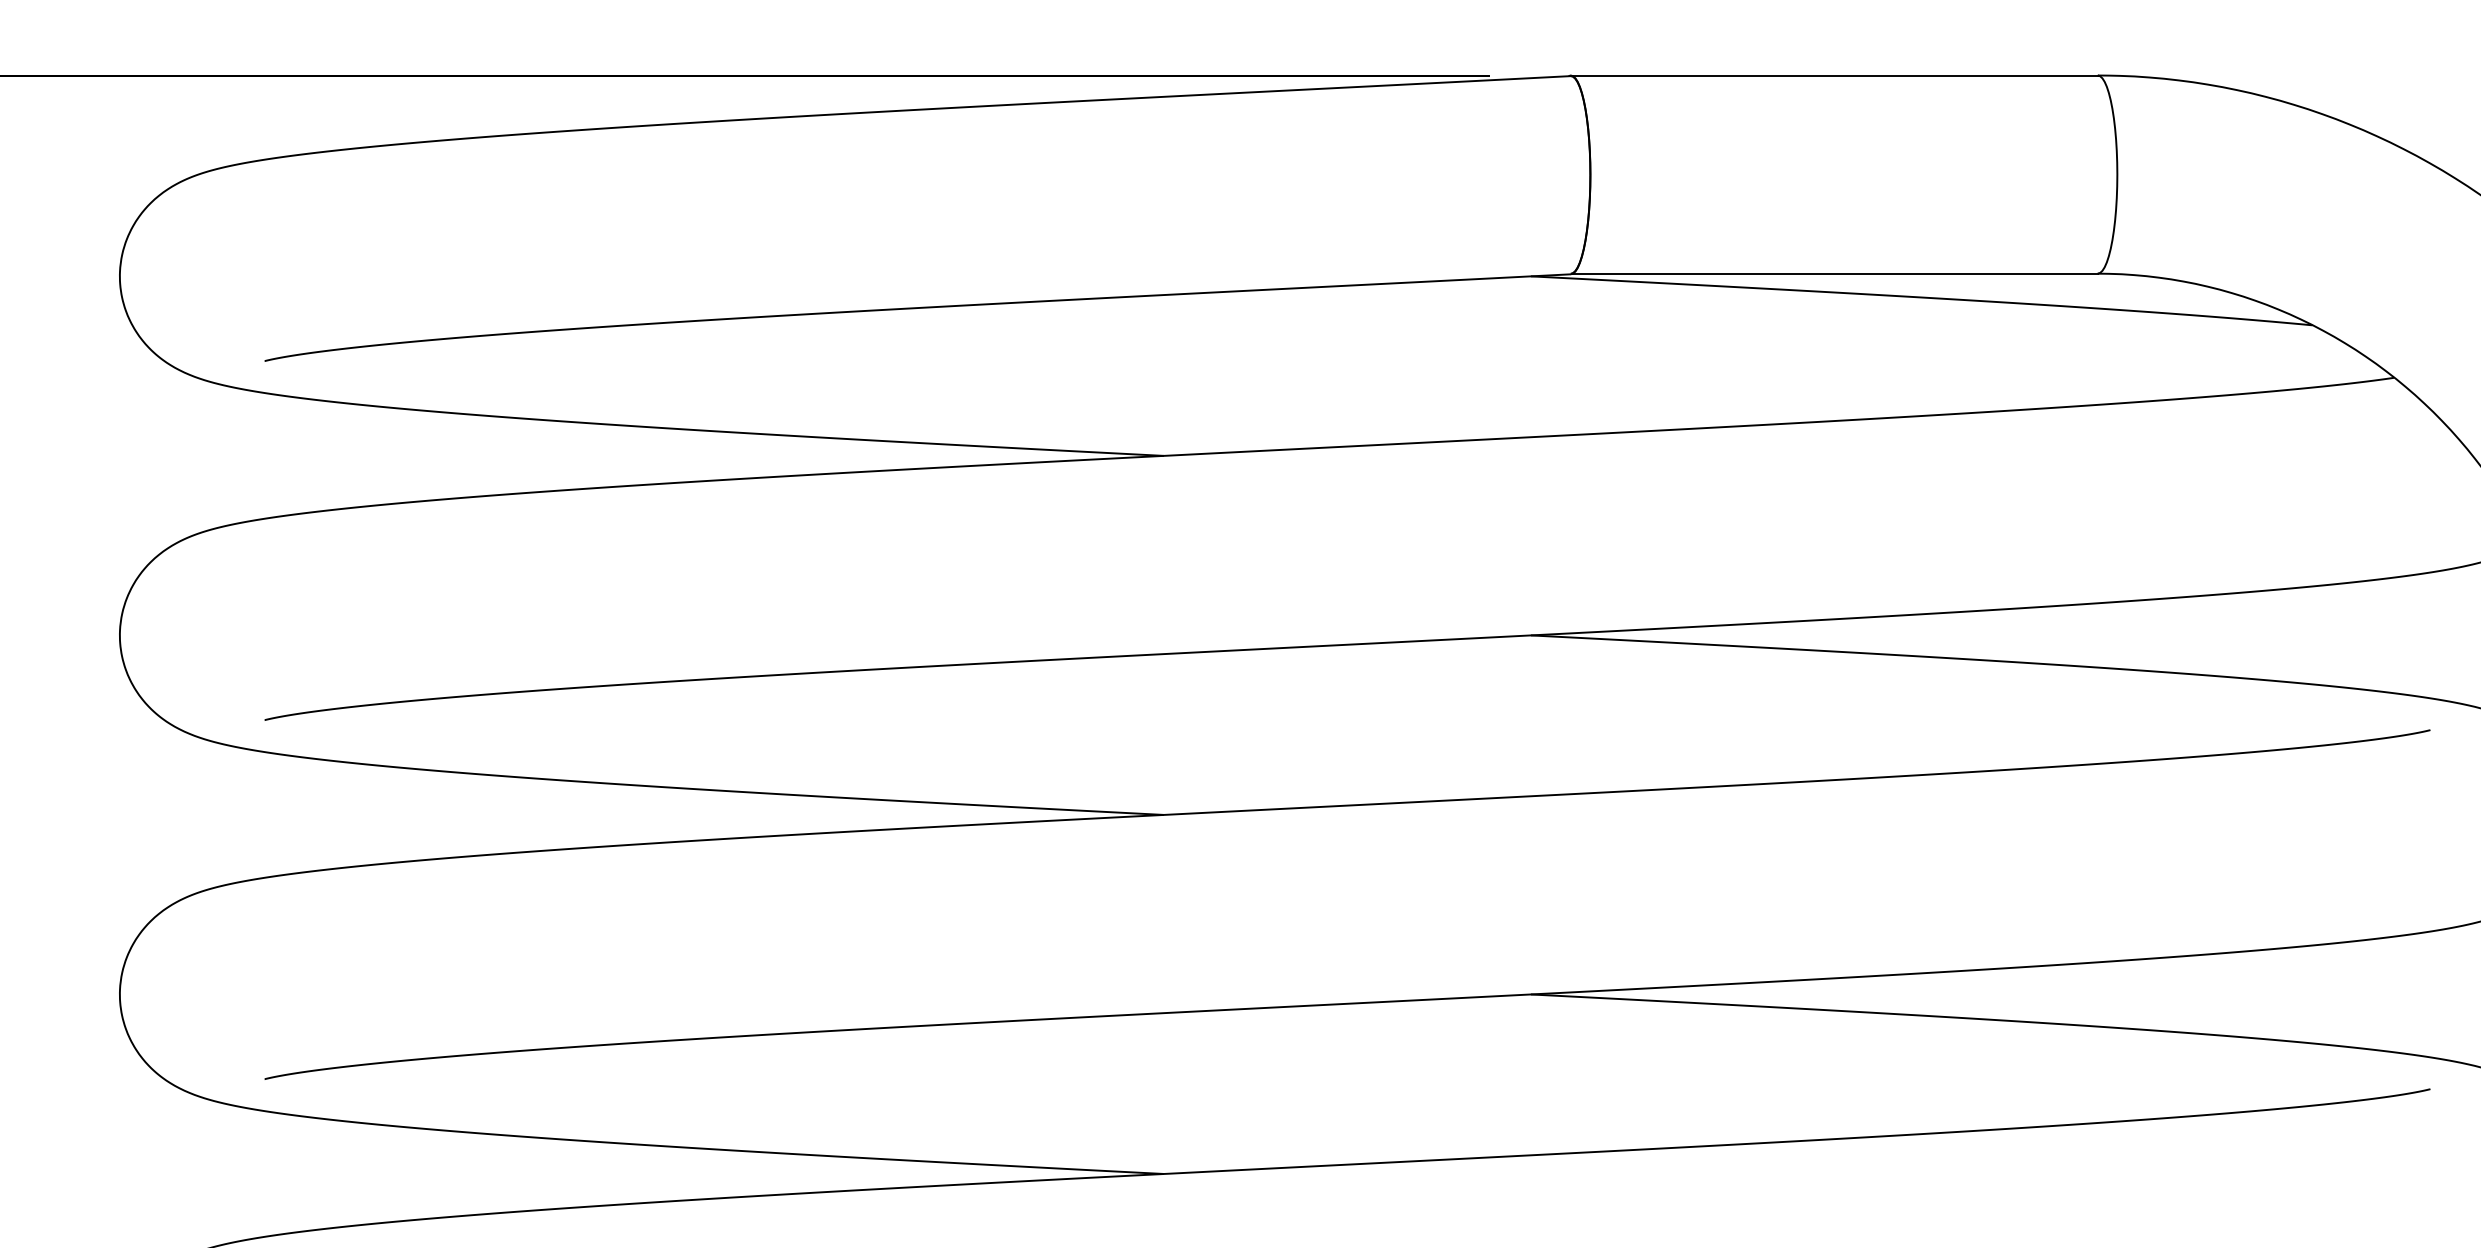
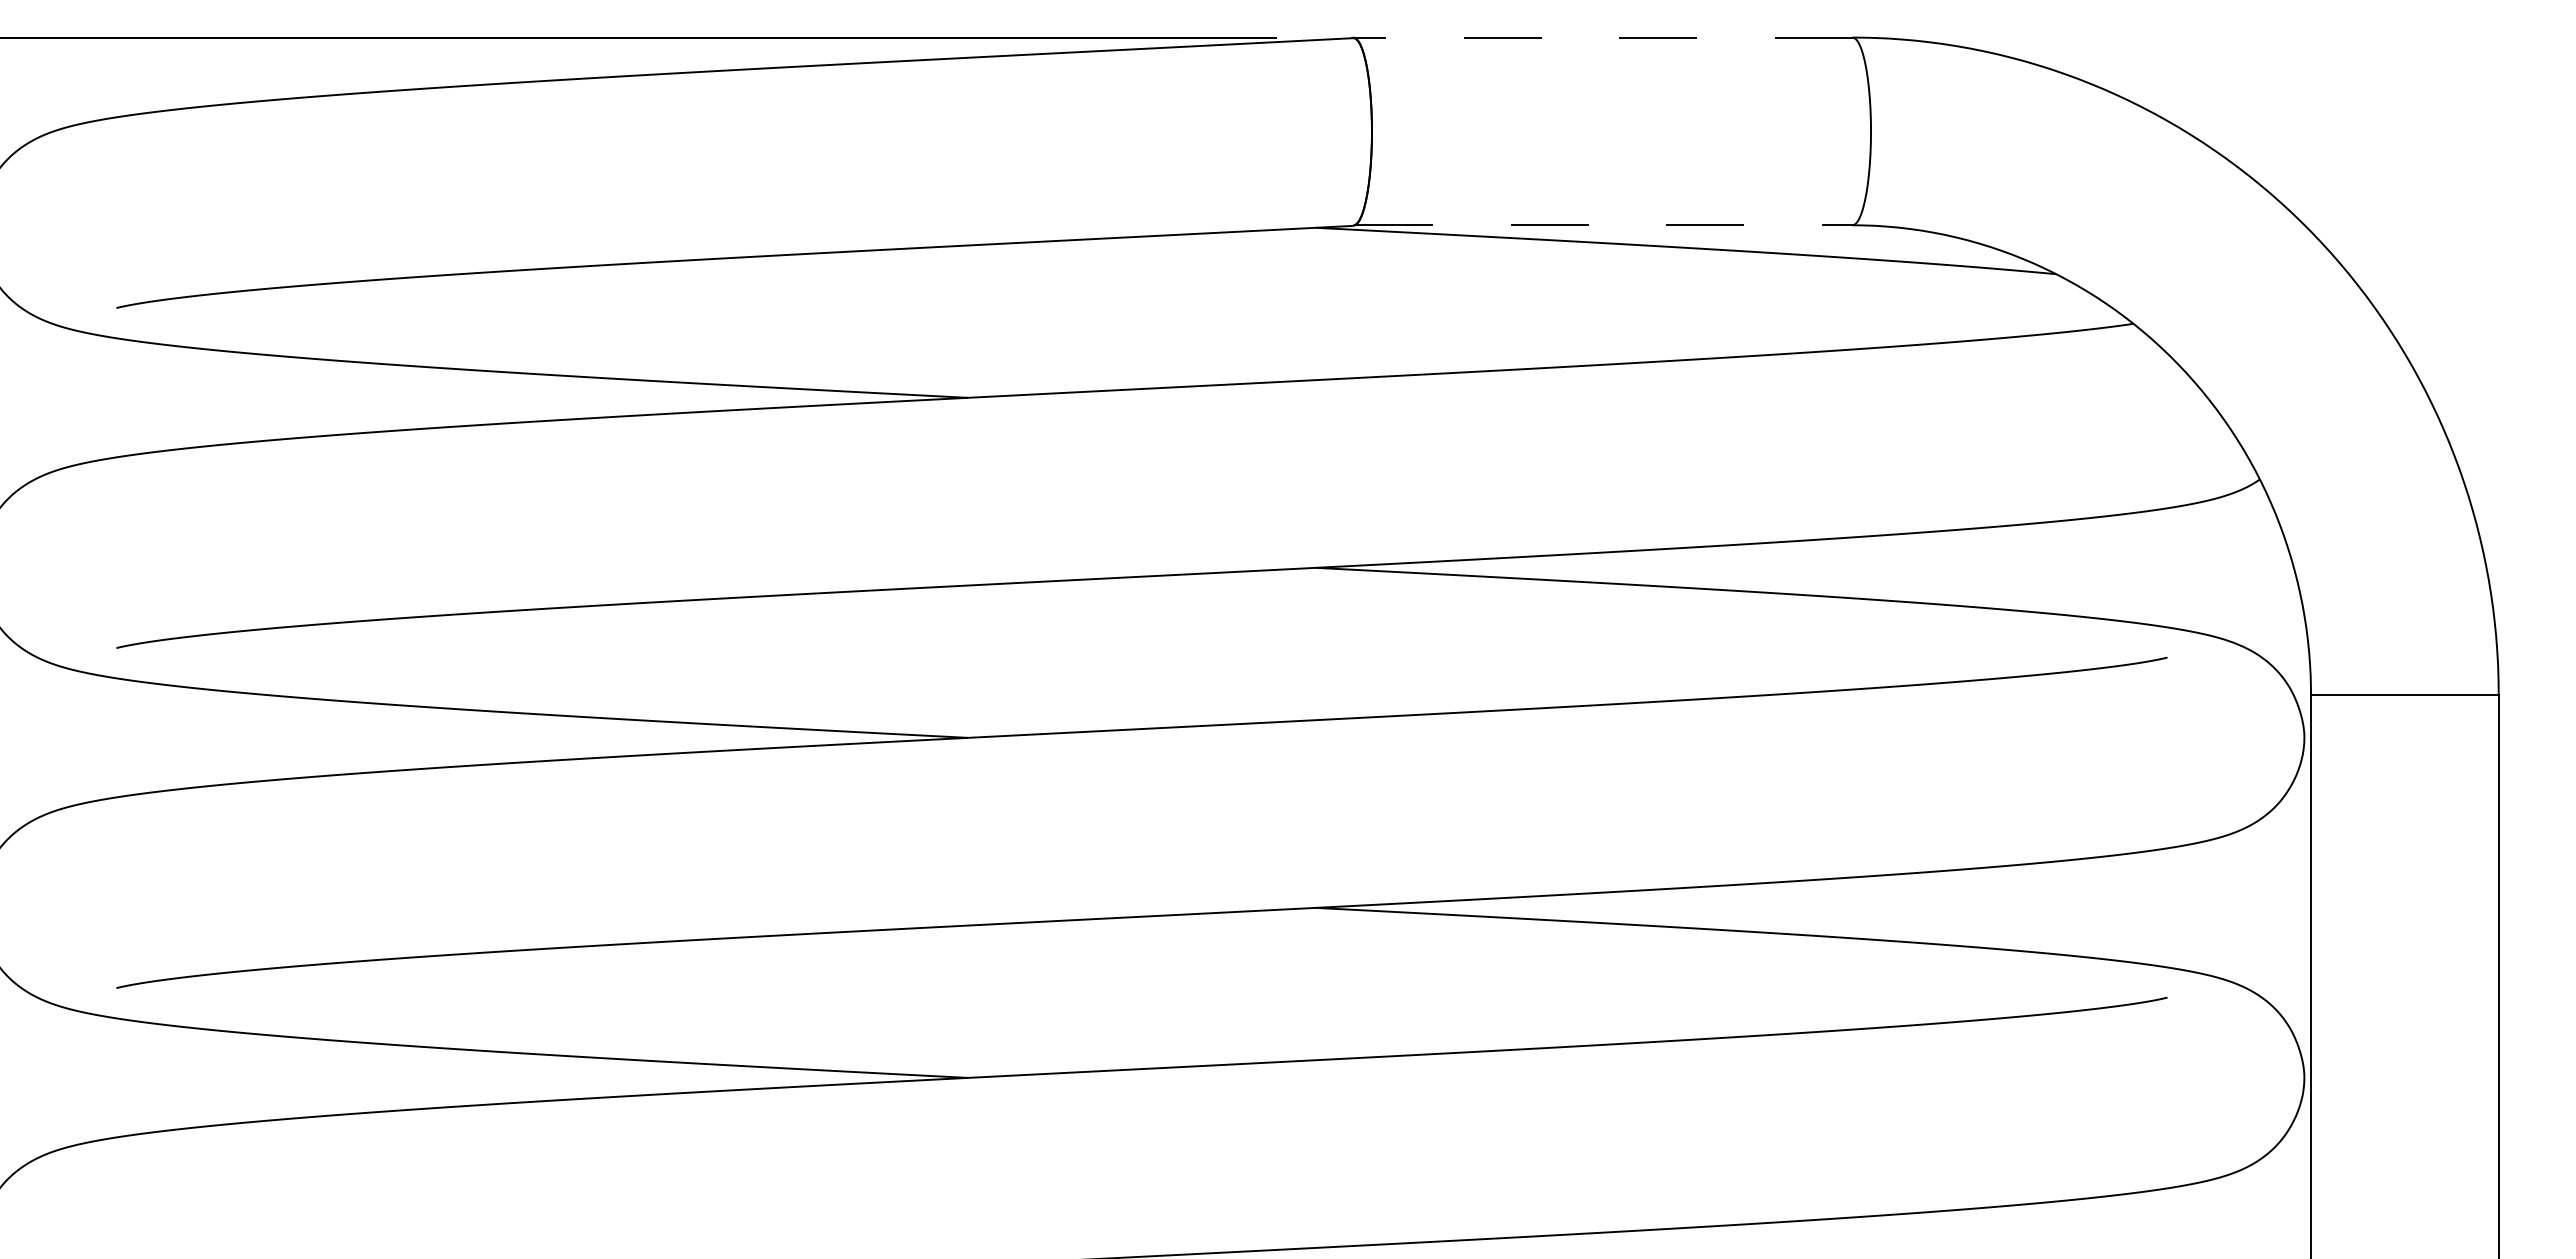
line: (1833, 75) -> (1602, 37), solid -> dashed
line: (1834, 273) -> (1603, 225), solid -> dashed

